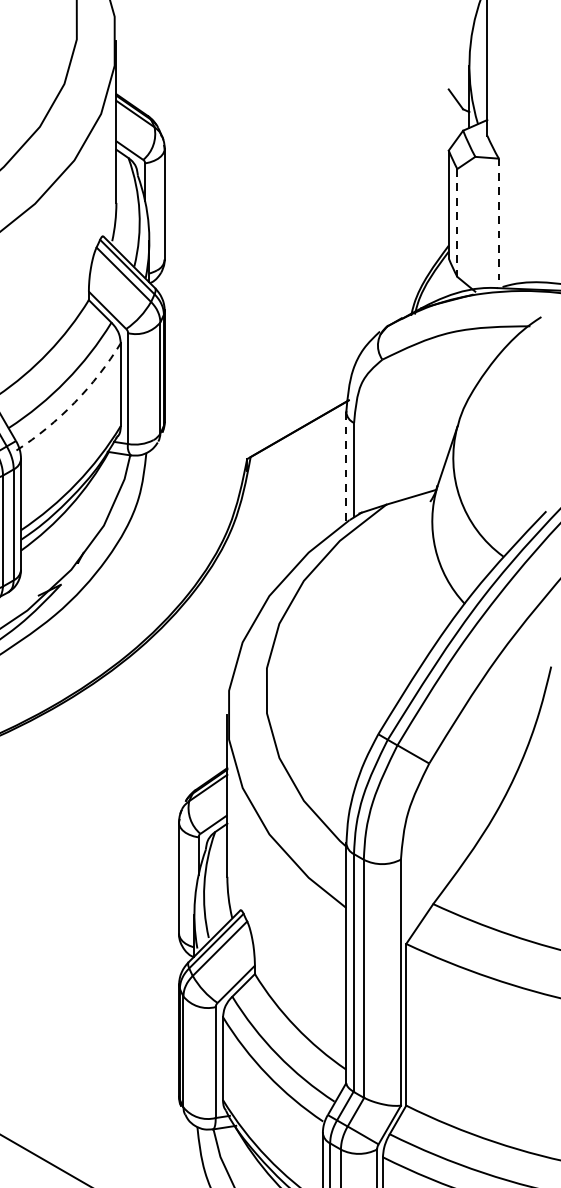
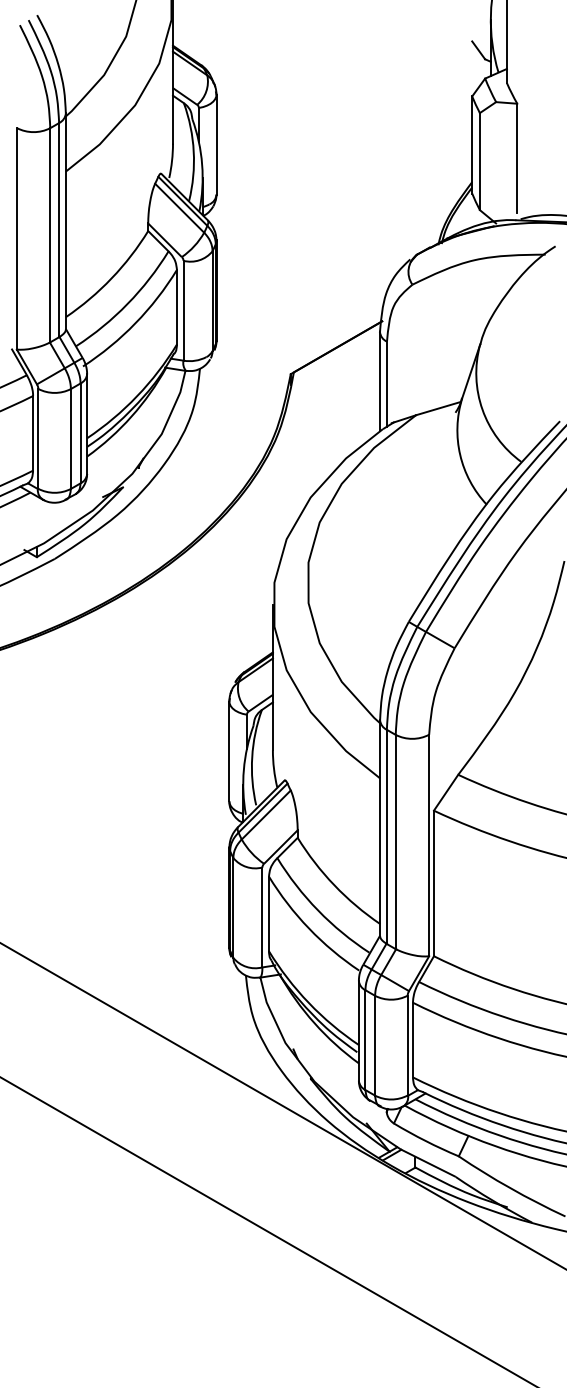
line: (499, 219) -> (517, 158), dashed -> solid
line: (456, 222) -> (479, 161), dashed -> solid
arc: (74, 402) -> (135, 323), dashed -> solid
line: (345, 467) -> (379, 381), dashed -> solid

